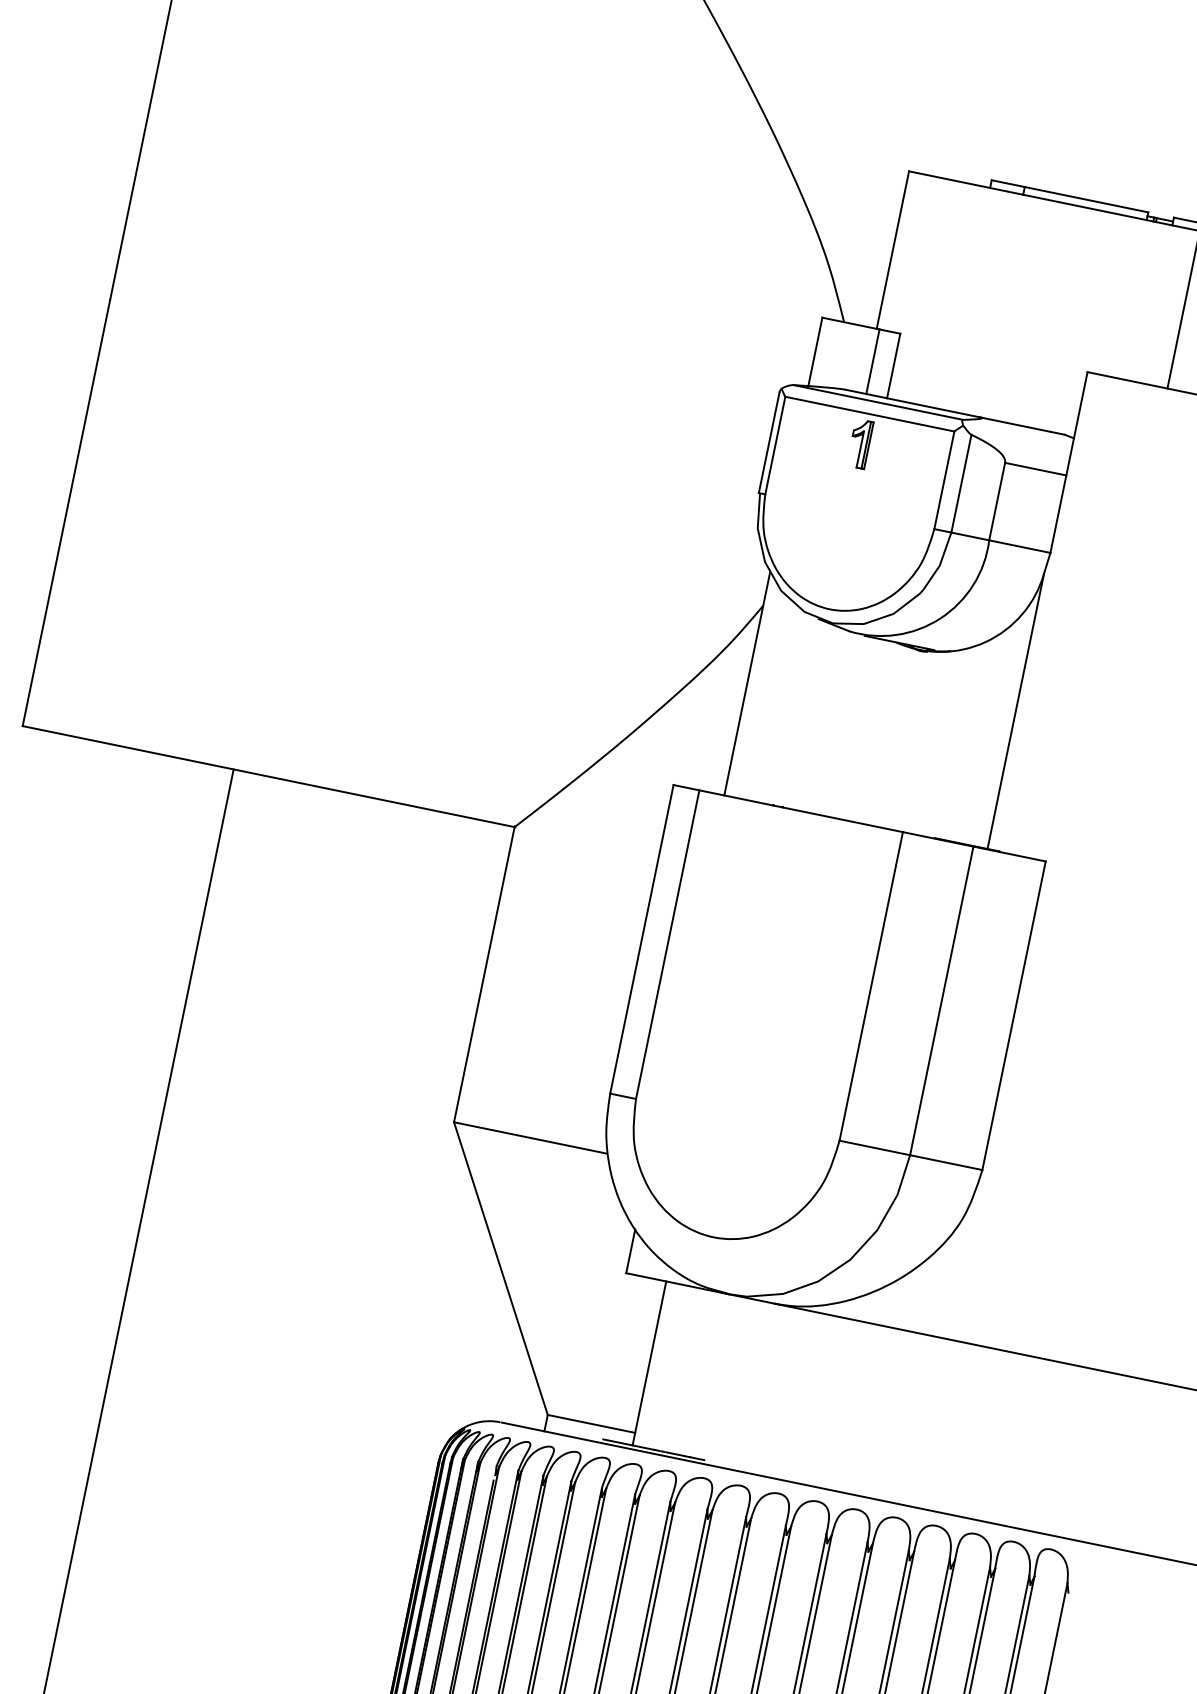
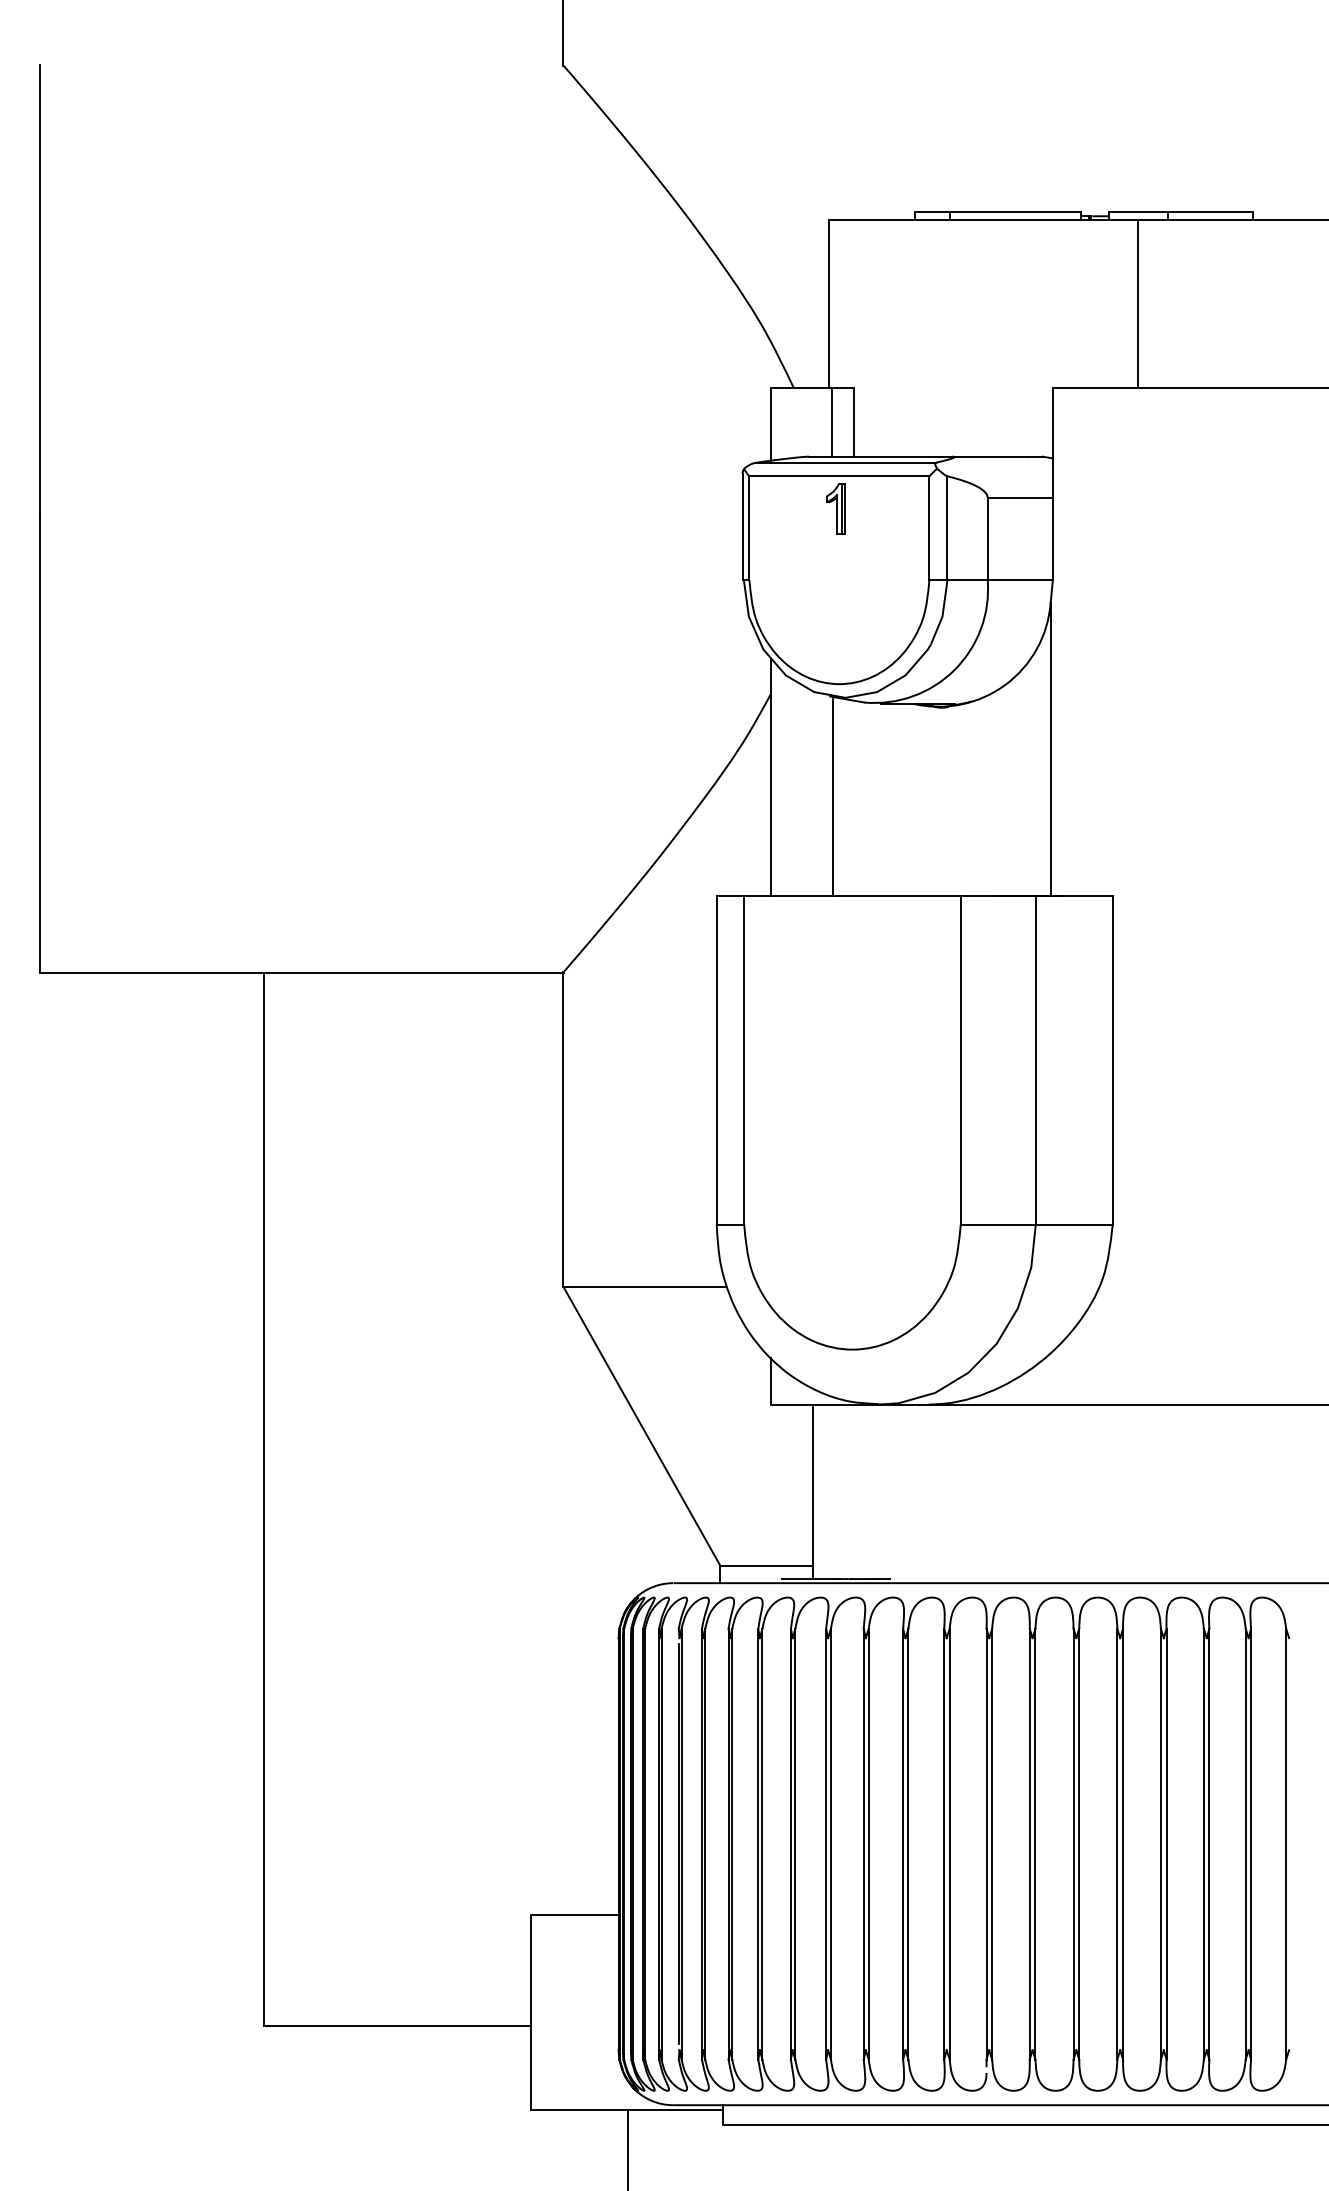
line: (801, 712) -> (832, 795), added

